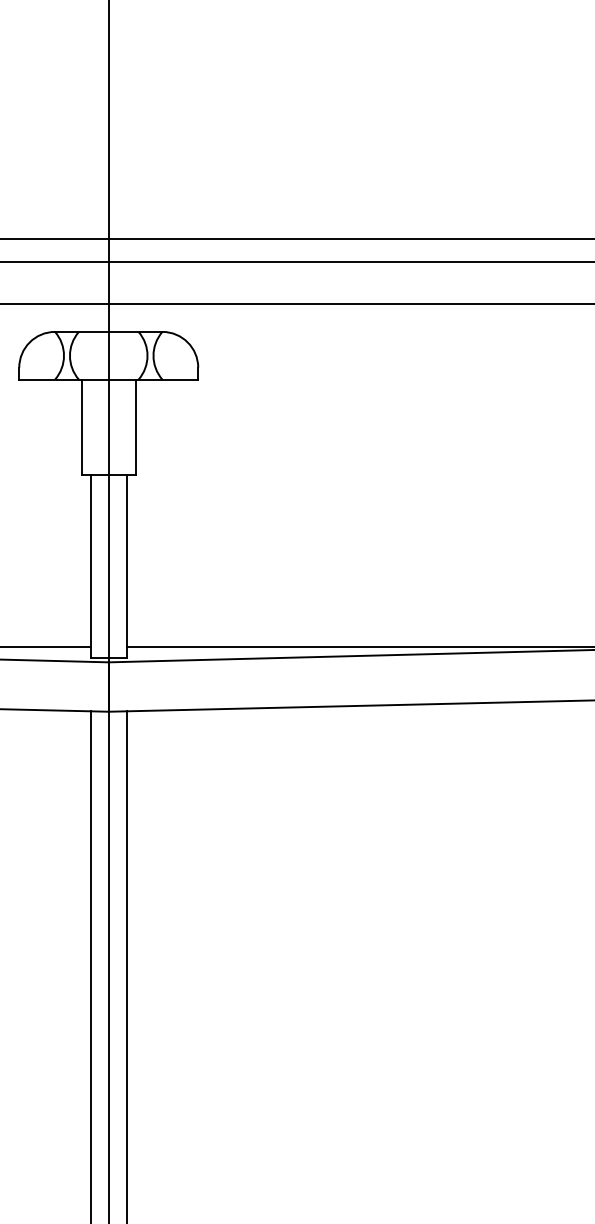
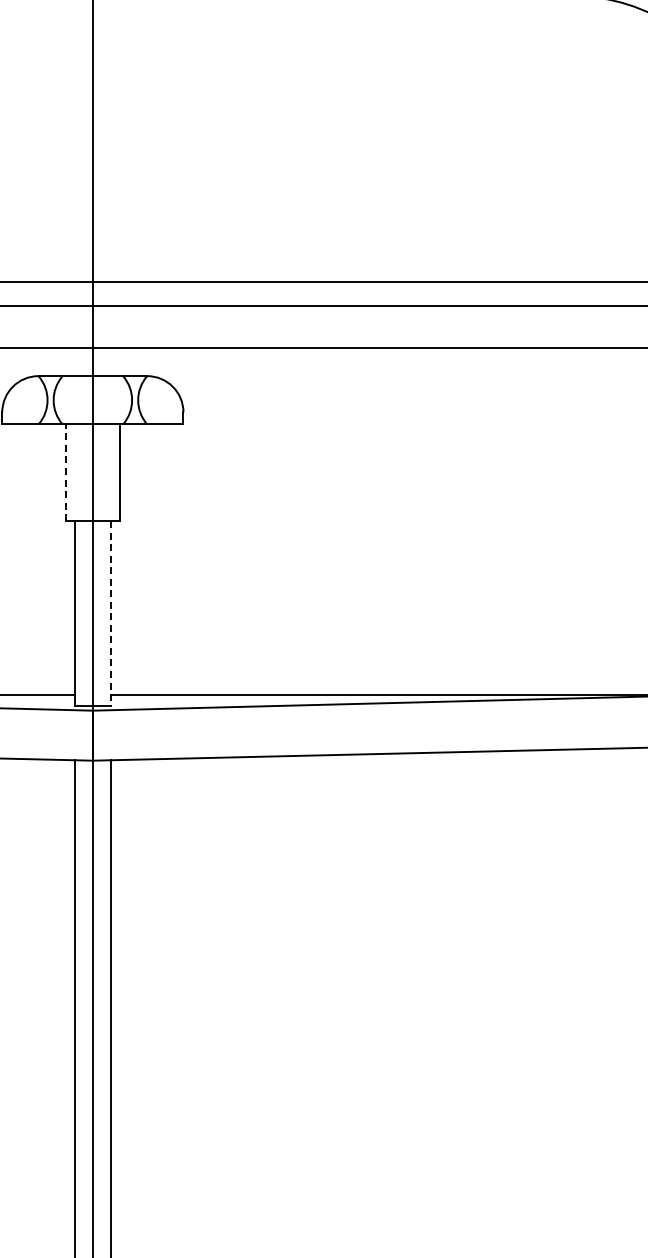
line: (81, 427) -> (65, 472), solid -> dashed
line: (127, 567) -> (111, 614), solid -> dashed

